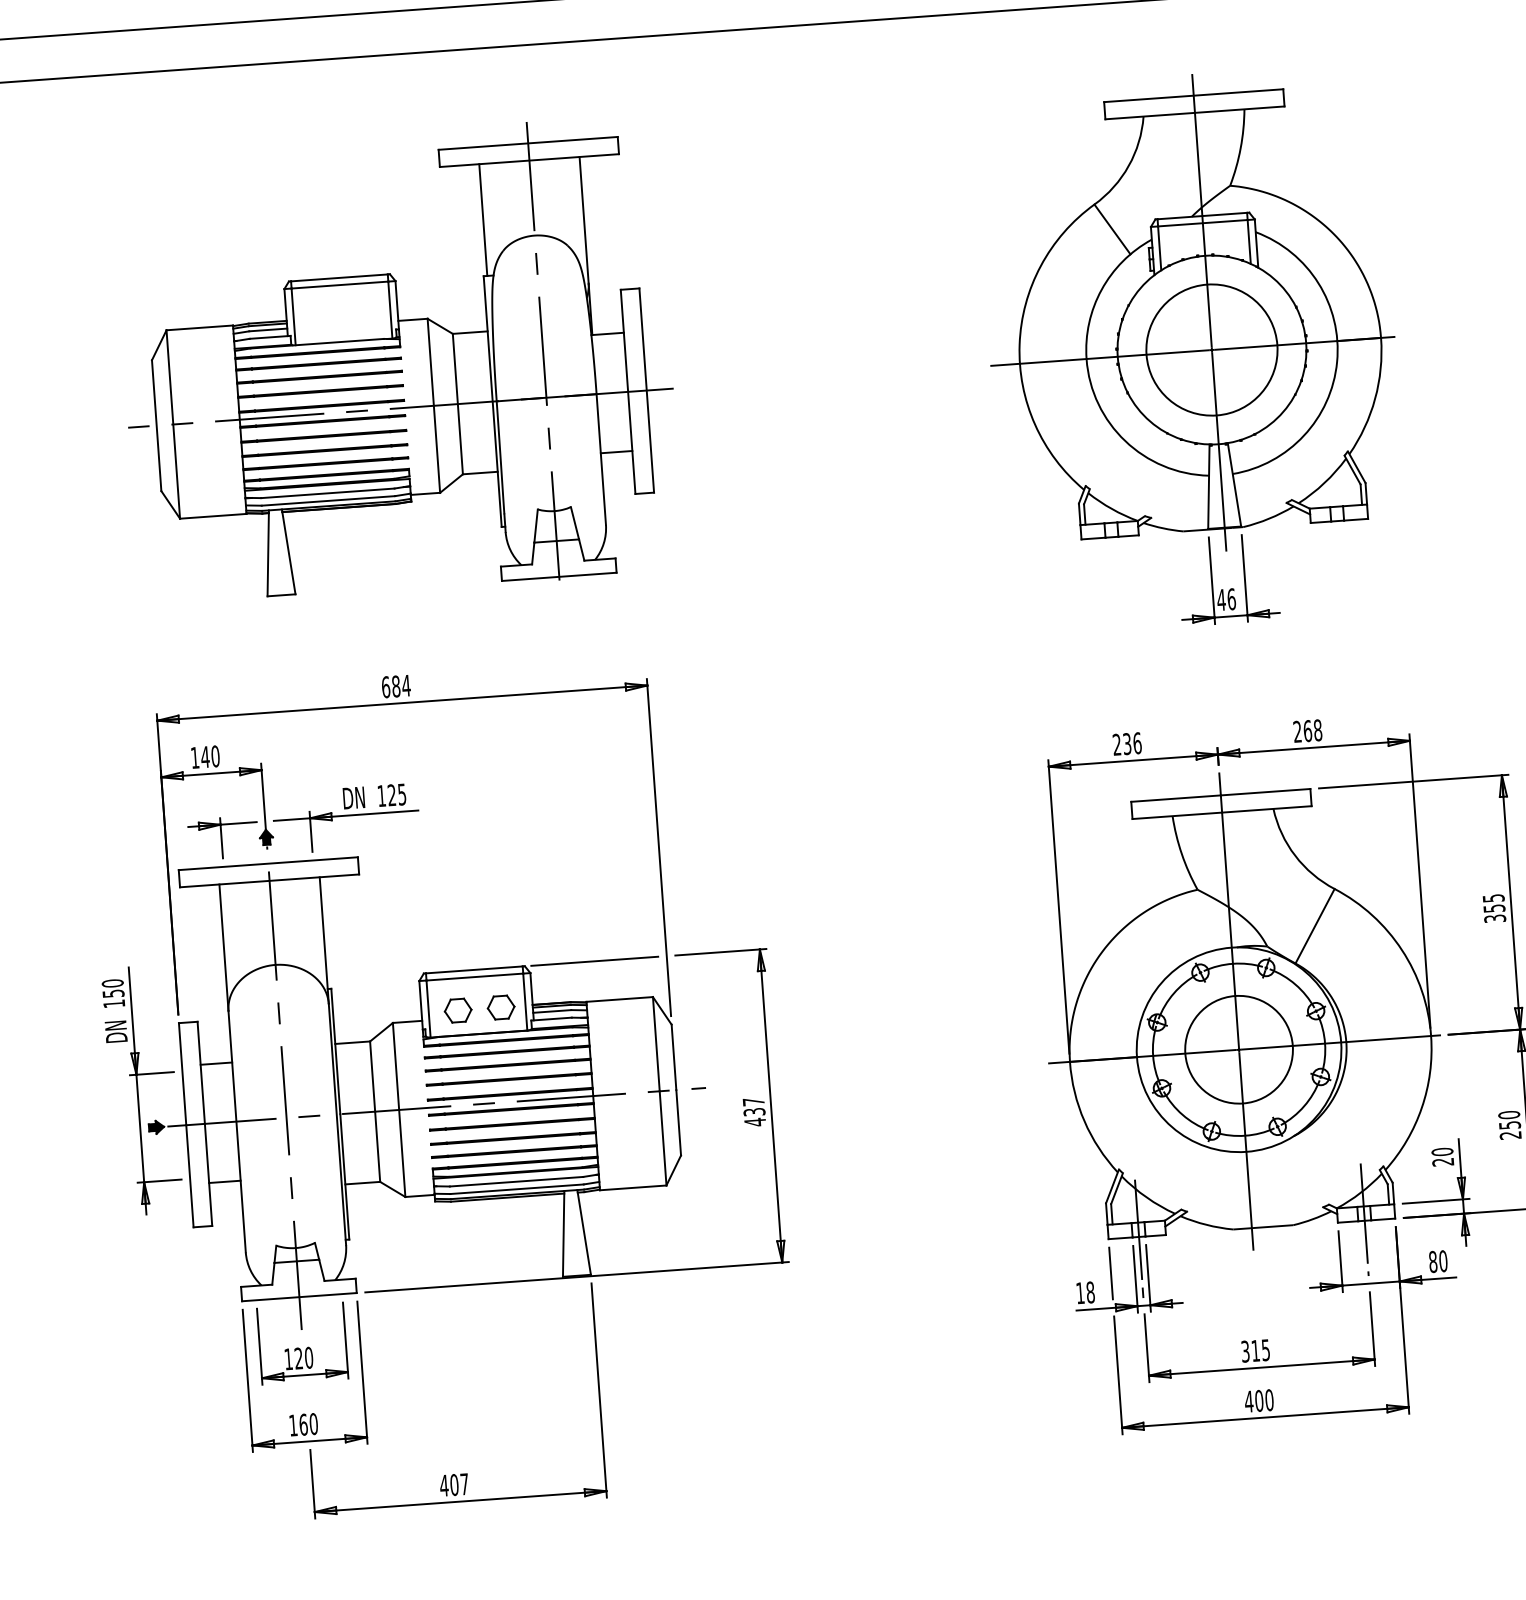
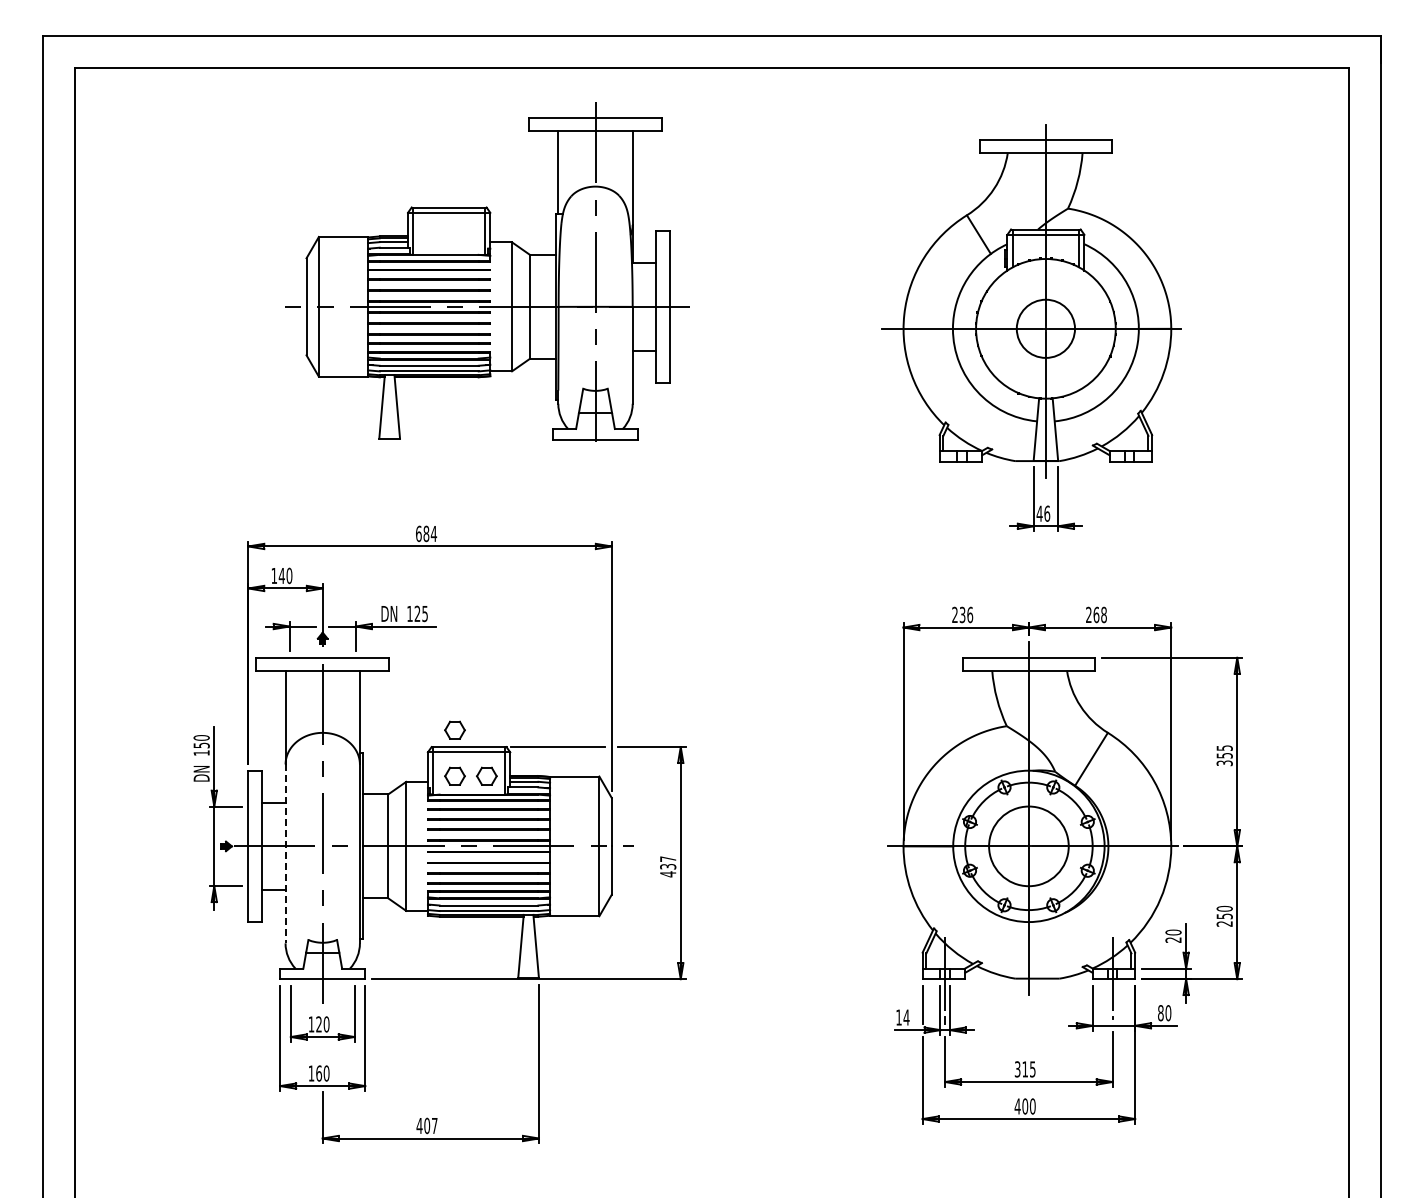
circle: (1211, 349) -> (1045, 328), size x0.6
part: (397, 360) -> (487, 271), moved
part: (452, 947) -> (454, 729), added
line: (237, 1132) -> (285, 854), solid -> dashed
text: (1090, 1292) -> (906, 1017), 18 -> 14

